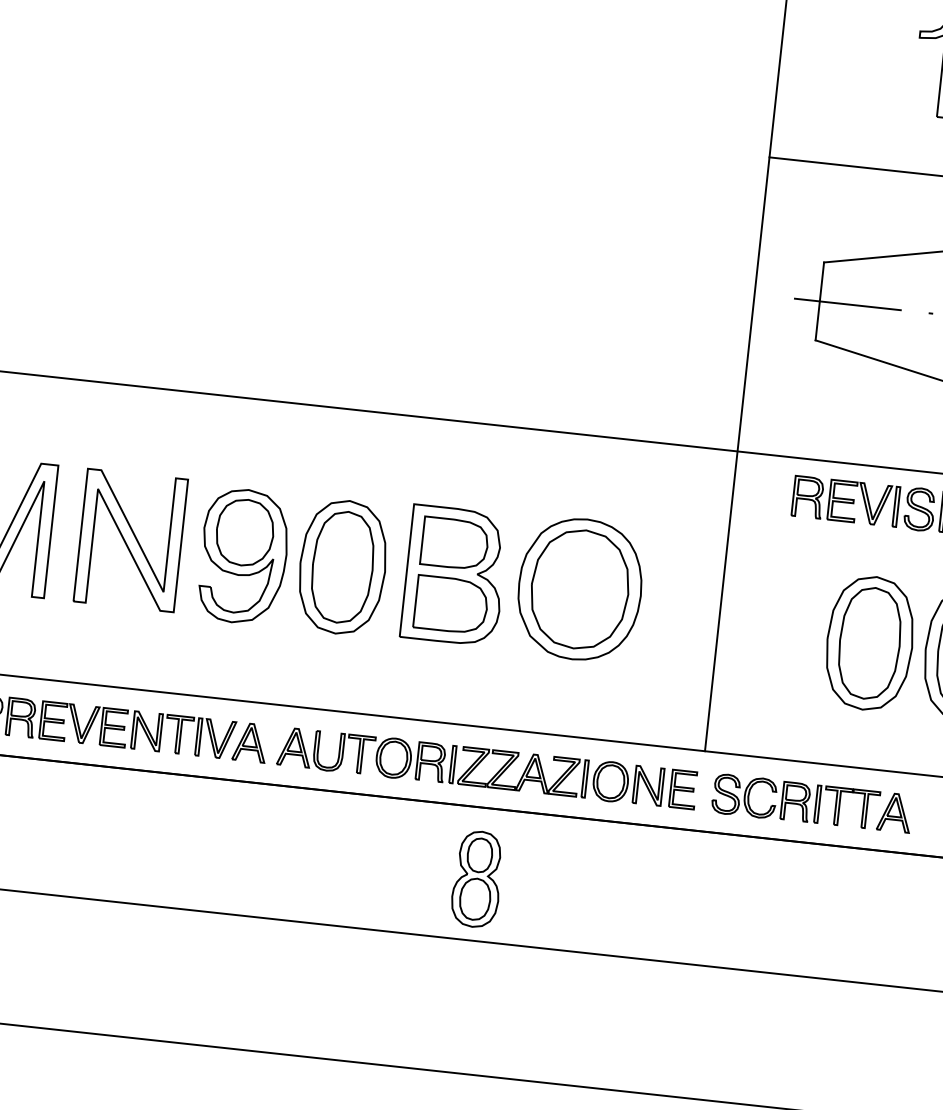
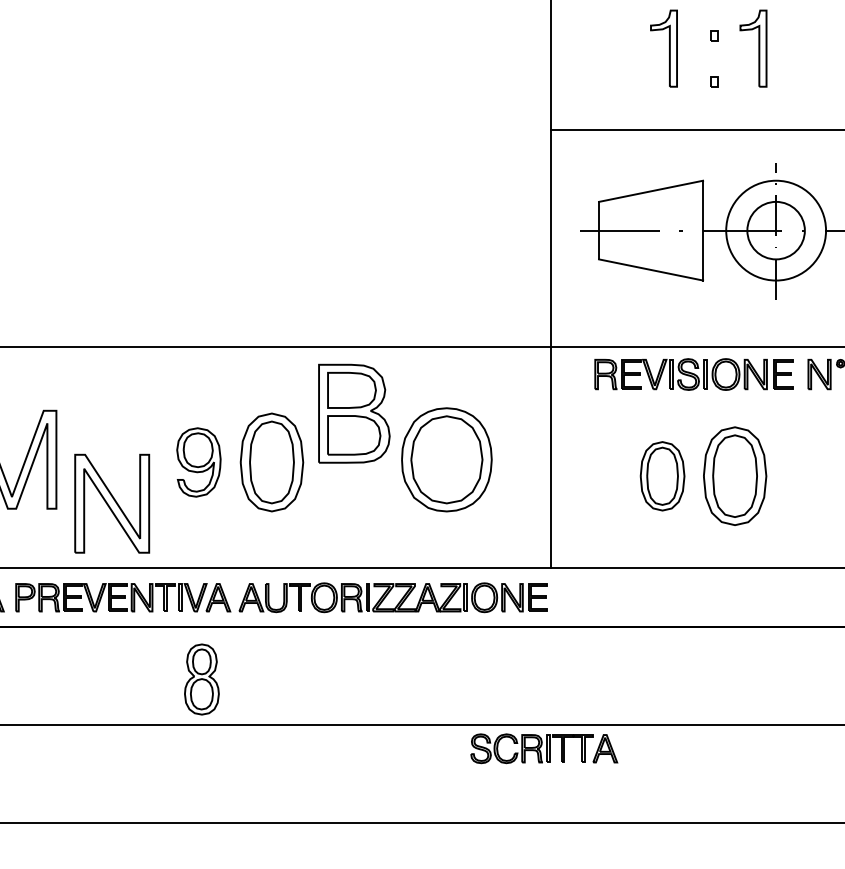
part: (131, 540) -> (112, 503), moved
part: (243, 556) -> (198, 462), size x0.7
part: (454, 575) -> (354, 413), moved
part: (869, 643) -> (662, 476), size x0.7
part: (812, 803) -> (544, 748), moved
part: (476, 879) -> (201, 679), moved

